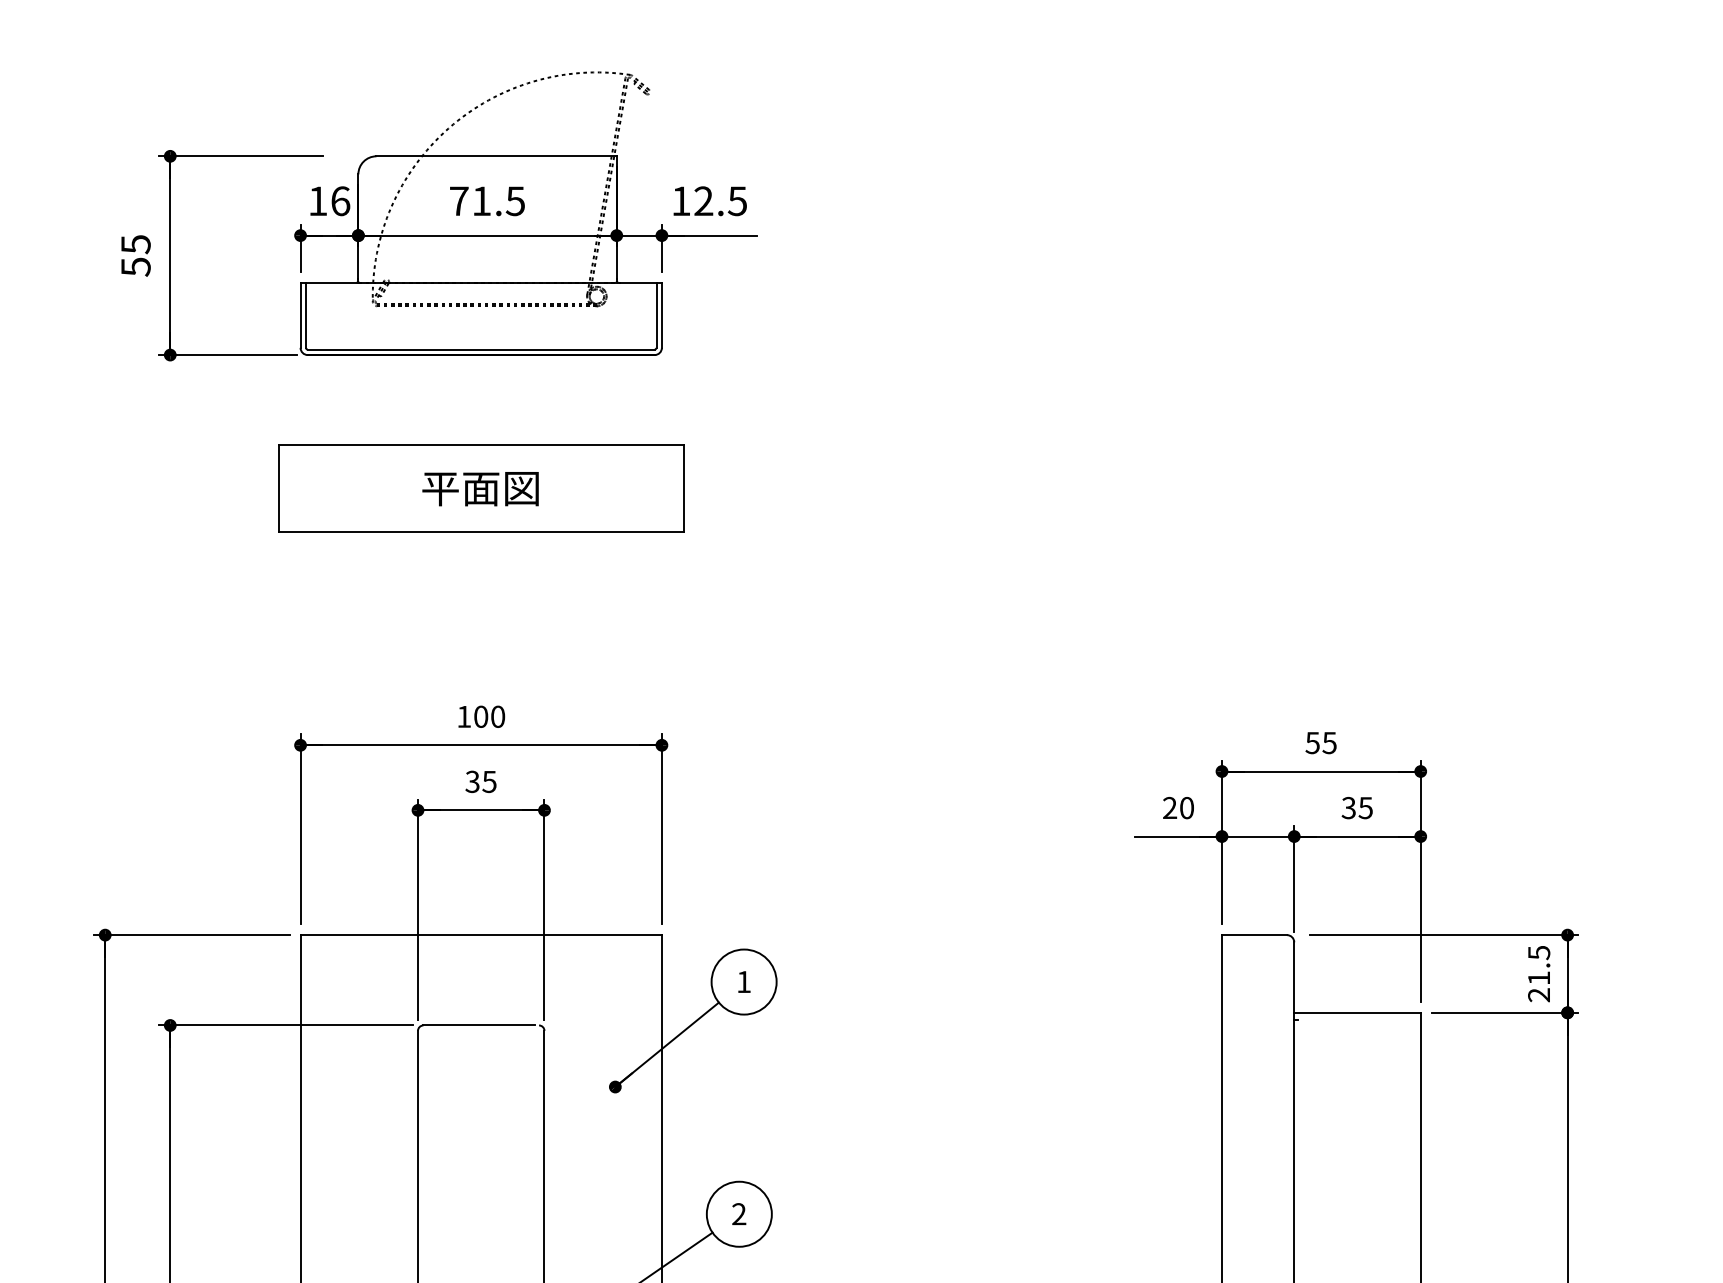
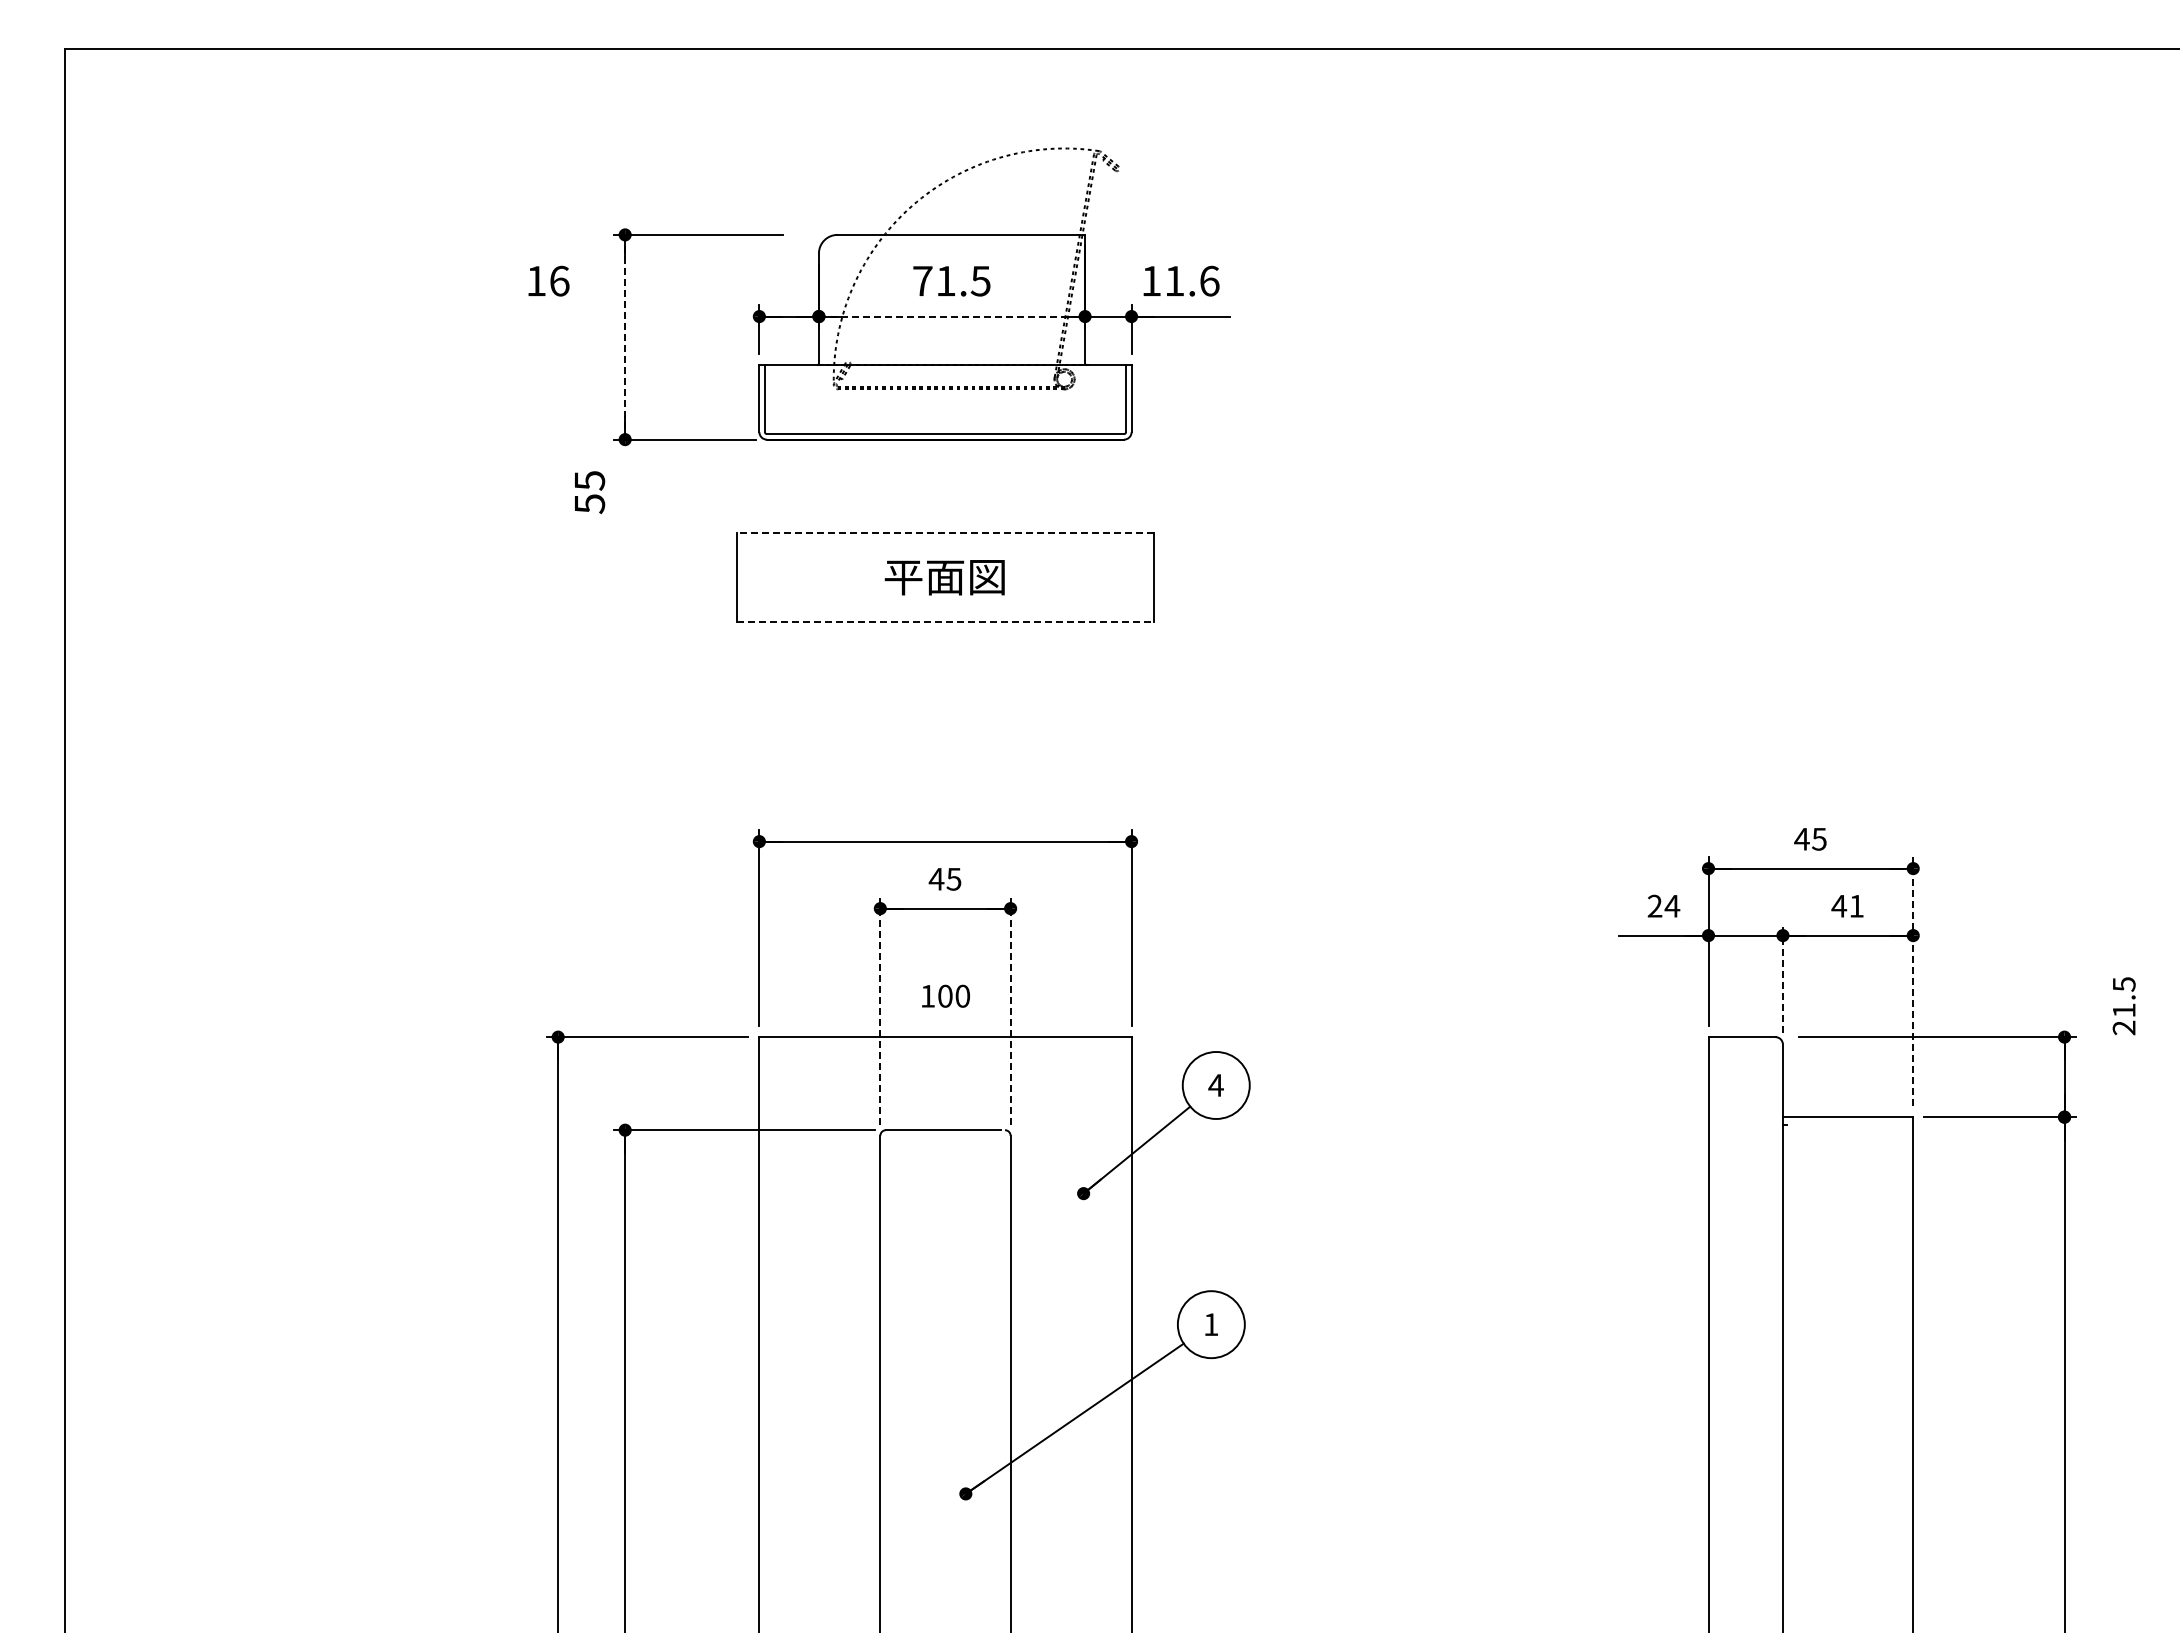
text: (329, 200) -> (548, 280), moved
text: (721, 200) -> (1192, 280), 12.5 -> 11.6
line: (488, 235) -> (952, 316), solid -> dashed
line: (170, 254) -> (625, 336), solid -> dashed
text: (136, 255) -> (590, 492), moved
line: (480, 445) -> (944, 532), solid -> dashed
line: (481, 532) -> (945, 622), solid -> dashed
text: (481, 716) -> (945, 995), moved
text: (1312, 743) -> (1801, 839), 55 -> 45
text: (472, 781) -> (936, 878), 35 -> 45
text: (1187, 807) -> (1672, 905), 20 -> 24
text: (1356, 807) -> (1847, 905), 35 -> 41
line: (1293, 878) -> (1782, 978), solid -> dashed
line: (1420, 881) -> (1913, 981), solid -> dashed
line: (418, 910) -> (880, 1011), solid -> dashed
line: (544, 910) -> (1010, 1011), solid -> dashed
text: (1538, 974) -> (2123, 1006), moved
text: (743, 982) -> (1215, 1085), 1 -> 4
text: (739, 1214) -> (1211, 1324), 2 -> 1

